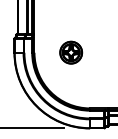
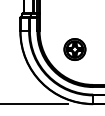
part: (71, 52) -> (75, 49), moved

